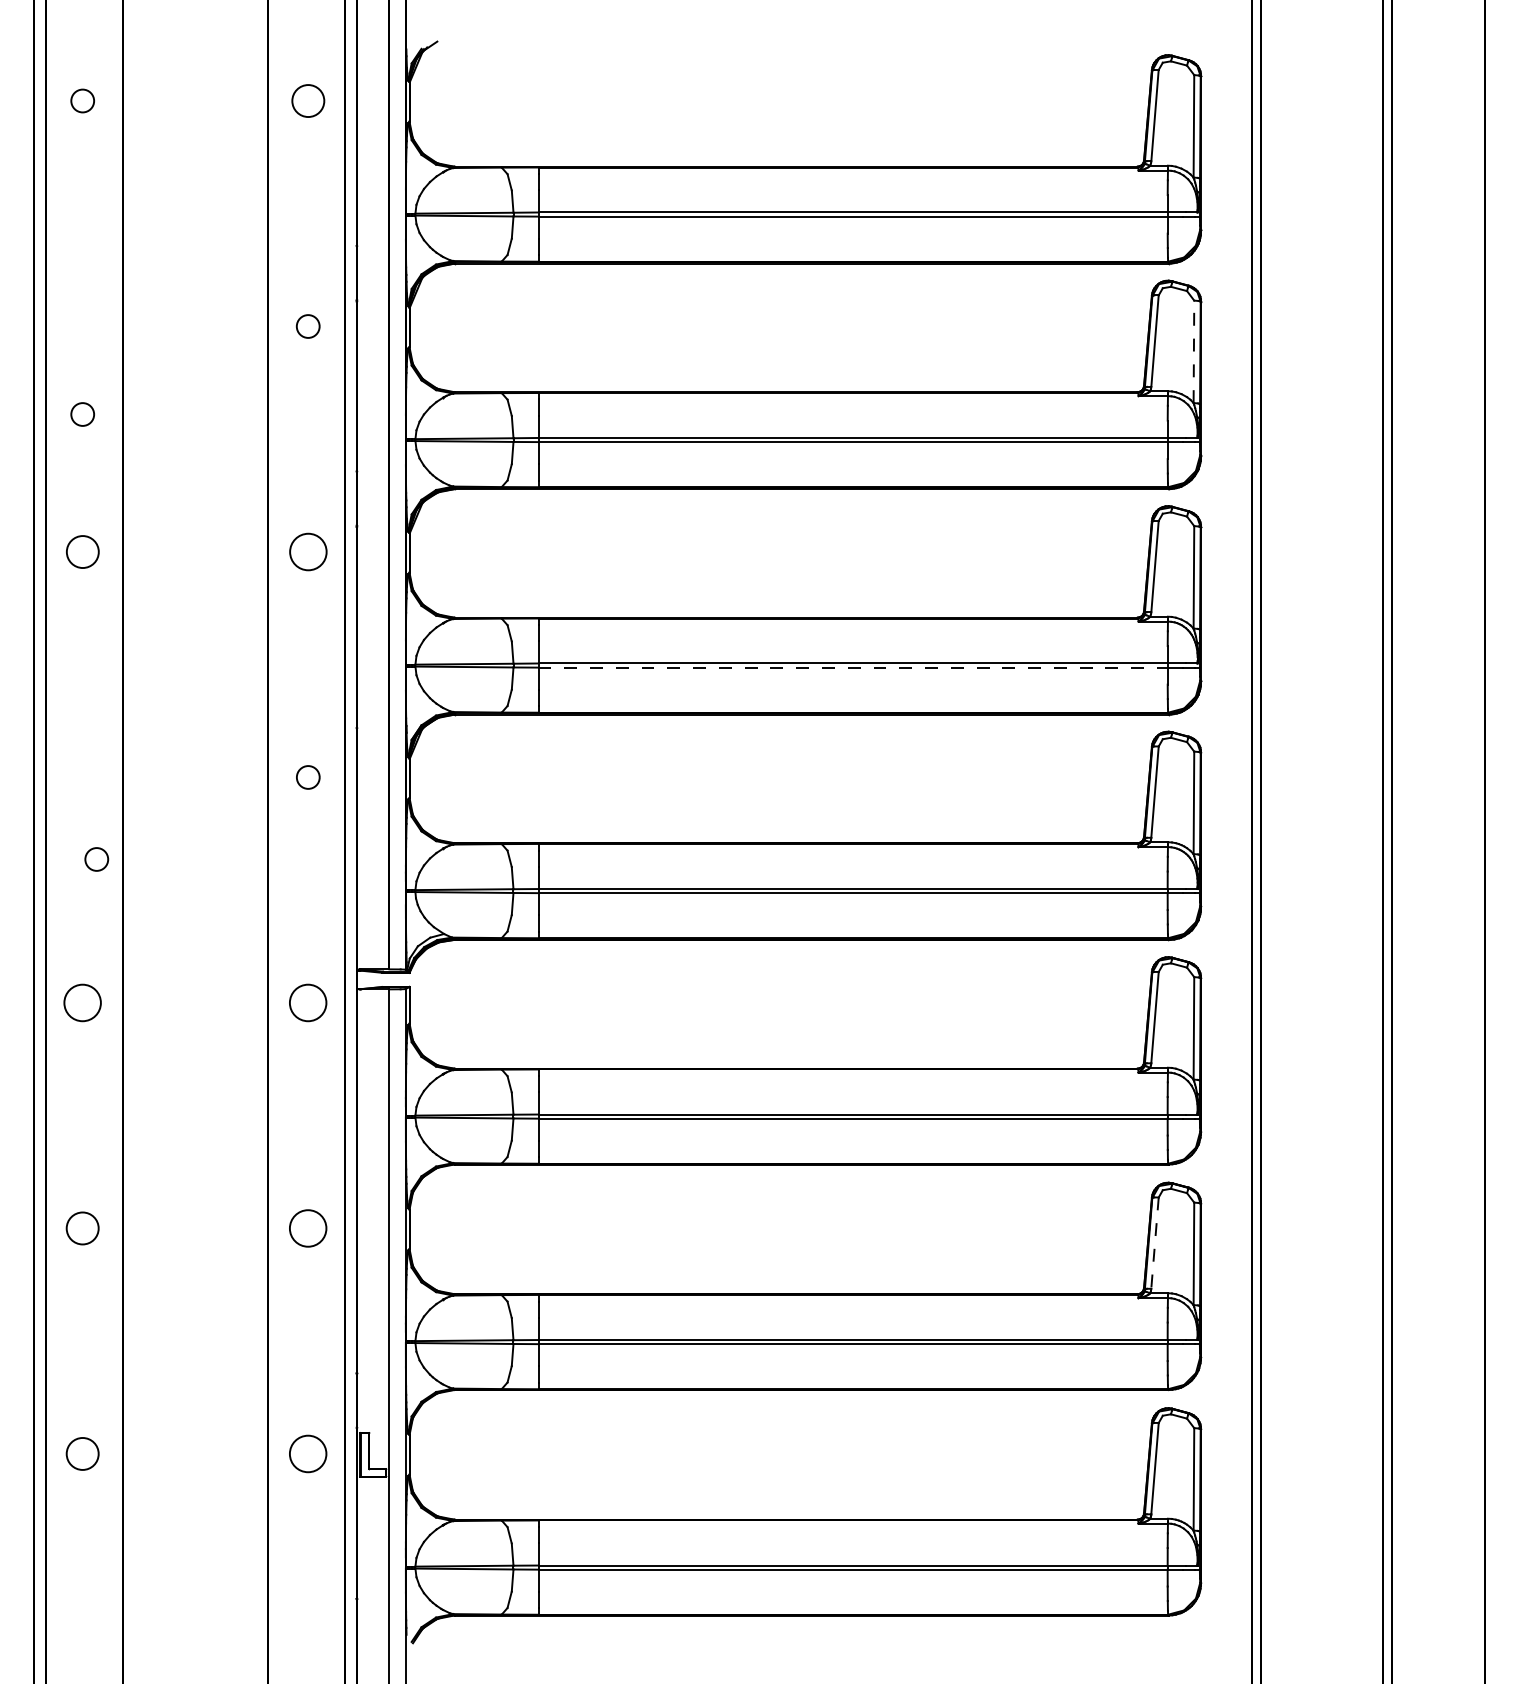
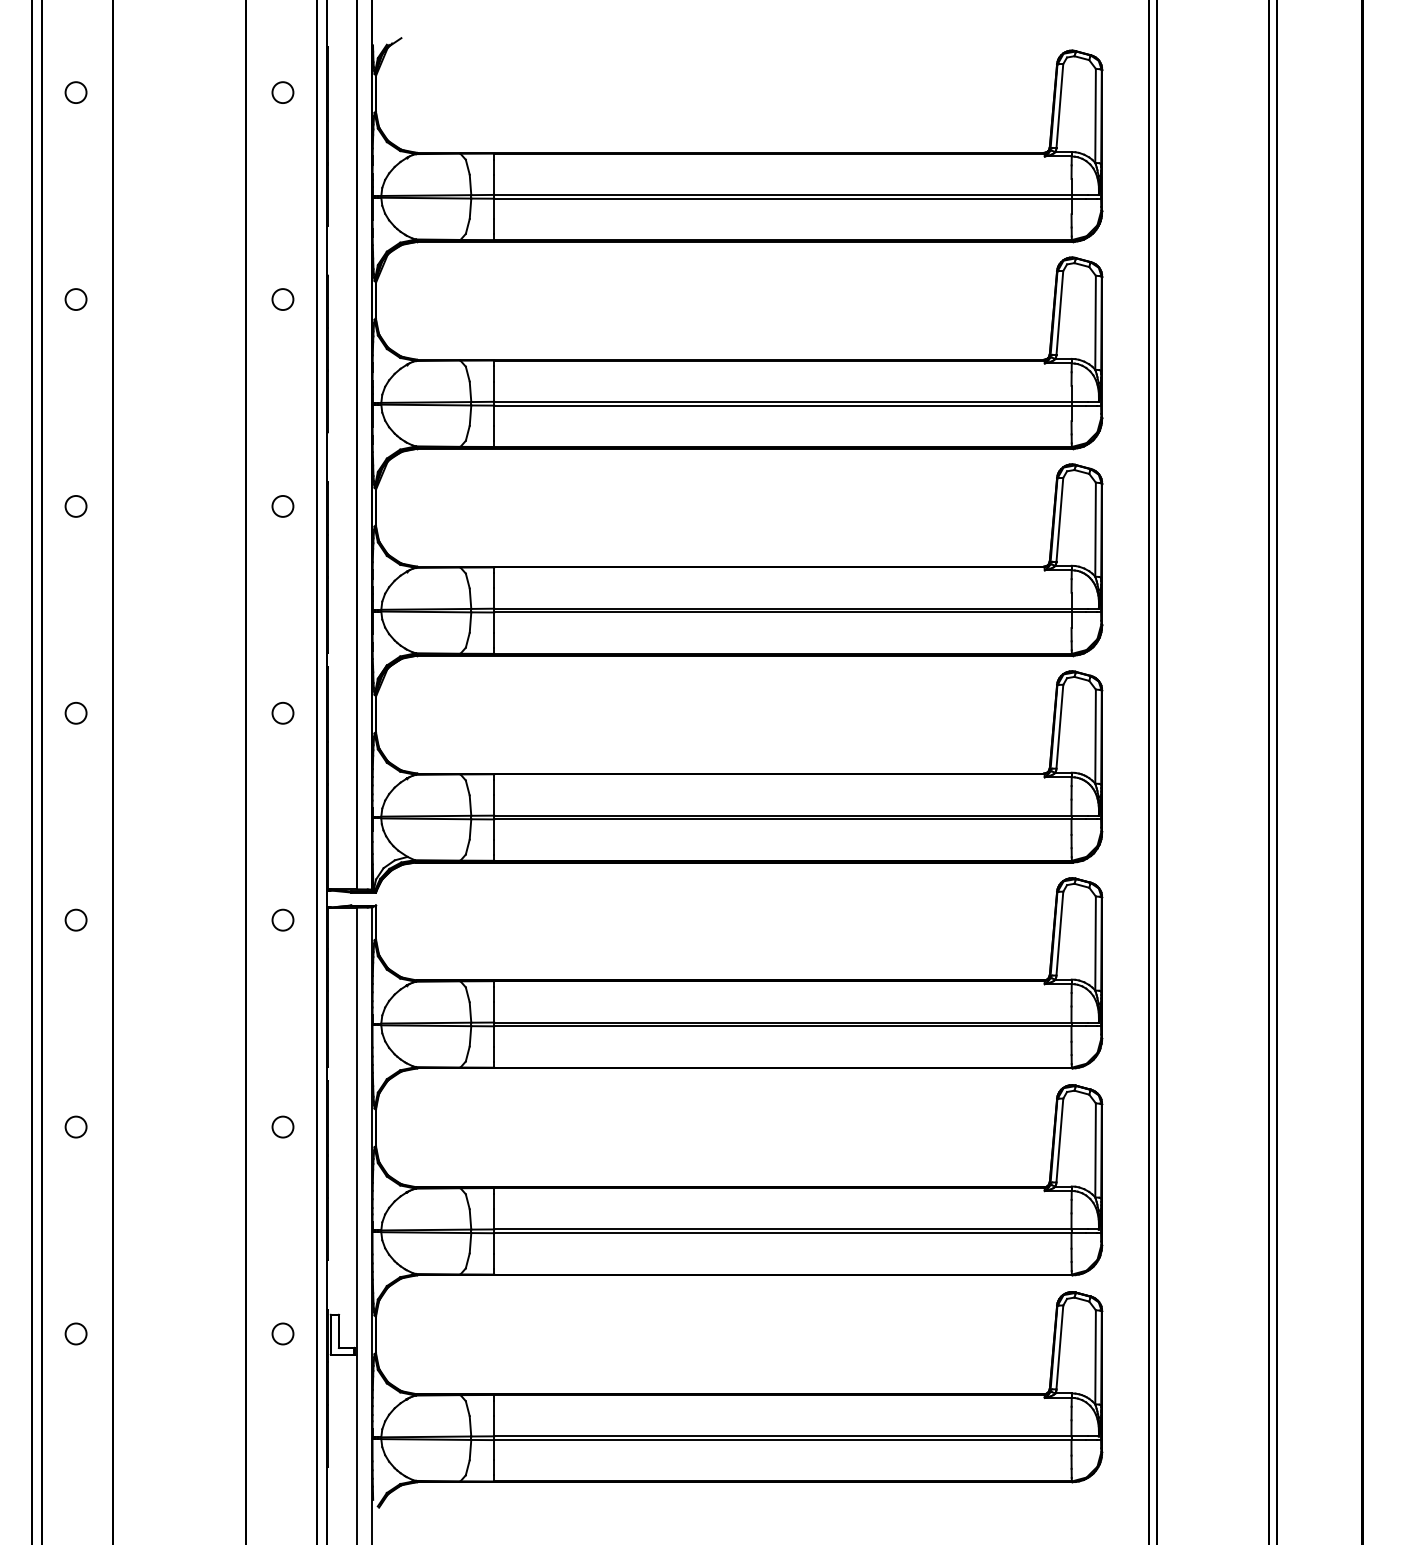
circle: (307, 100) -> (282, 92), size x0.71
line: (1193, 351) -> (1095, 322), dashed -> solid
circle: (82, 414) -> (75, 299), moved
circle: (82, 551) -> (75, 505), size x0.71
circle: (307, 551) -> (282, 505), size x0.62
line: (853, 667) -> (783, 612), dashed -> solid
circle: (96, 859) -> (75, 713), moved
circle: (82, 1002) -> (75, 919), size x0.62
circle: (308, 1002) -> (283, 919), size x0.62
circle: (82, 1228) -> (75, 1127), size x0.71
circle: (308, 1228) -> (283, 1127), size x0.62
line: (1155, 1243) -> (1060, 1140), dashed -> solid
circle: (82, 1453) -> (75, 1333), size x0.71
circle: (308, 1453) -> (283, 1333), size x0.62

